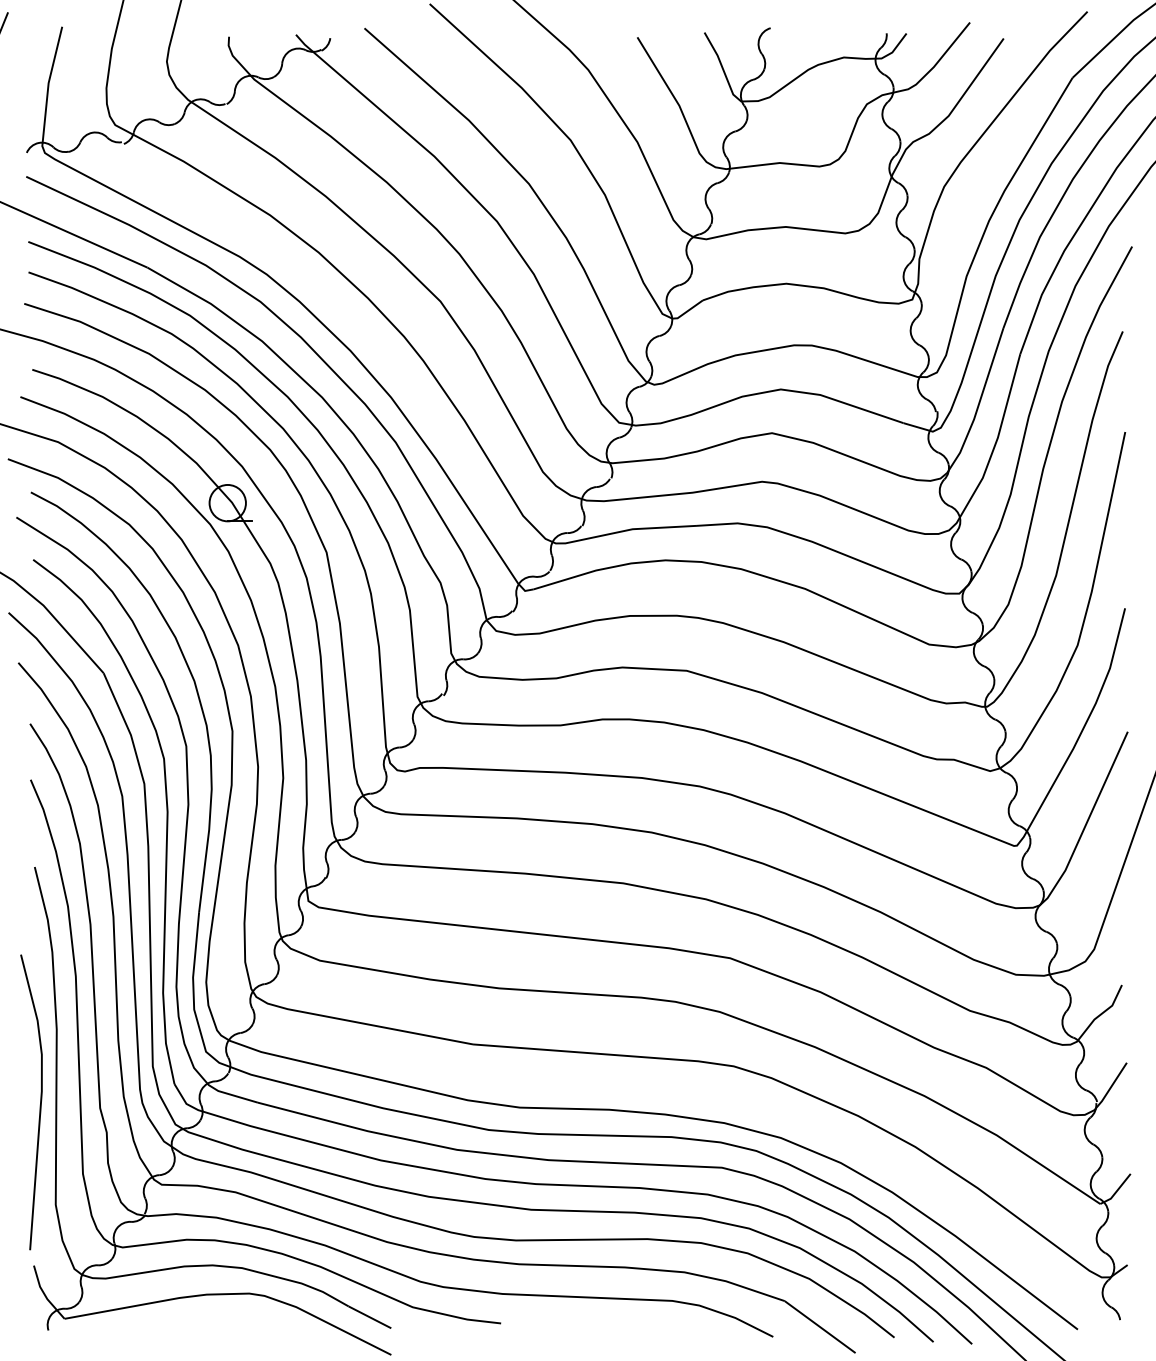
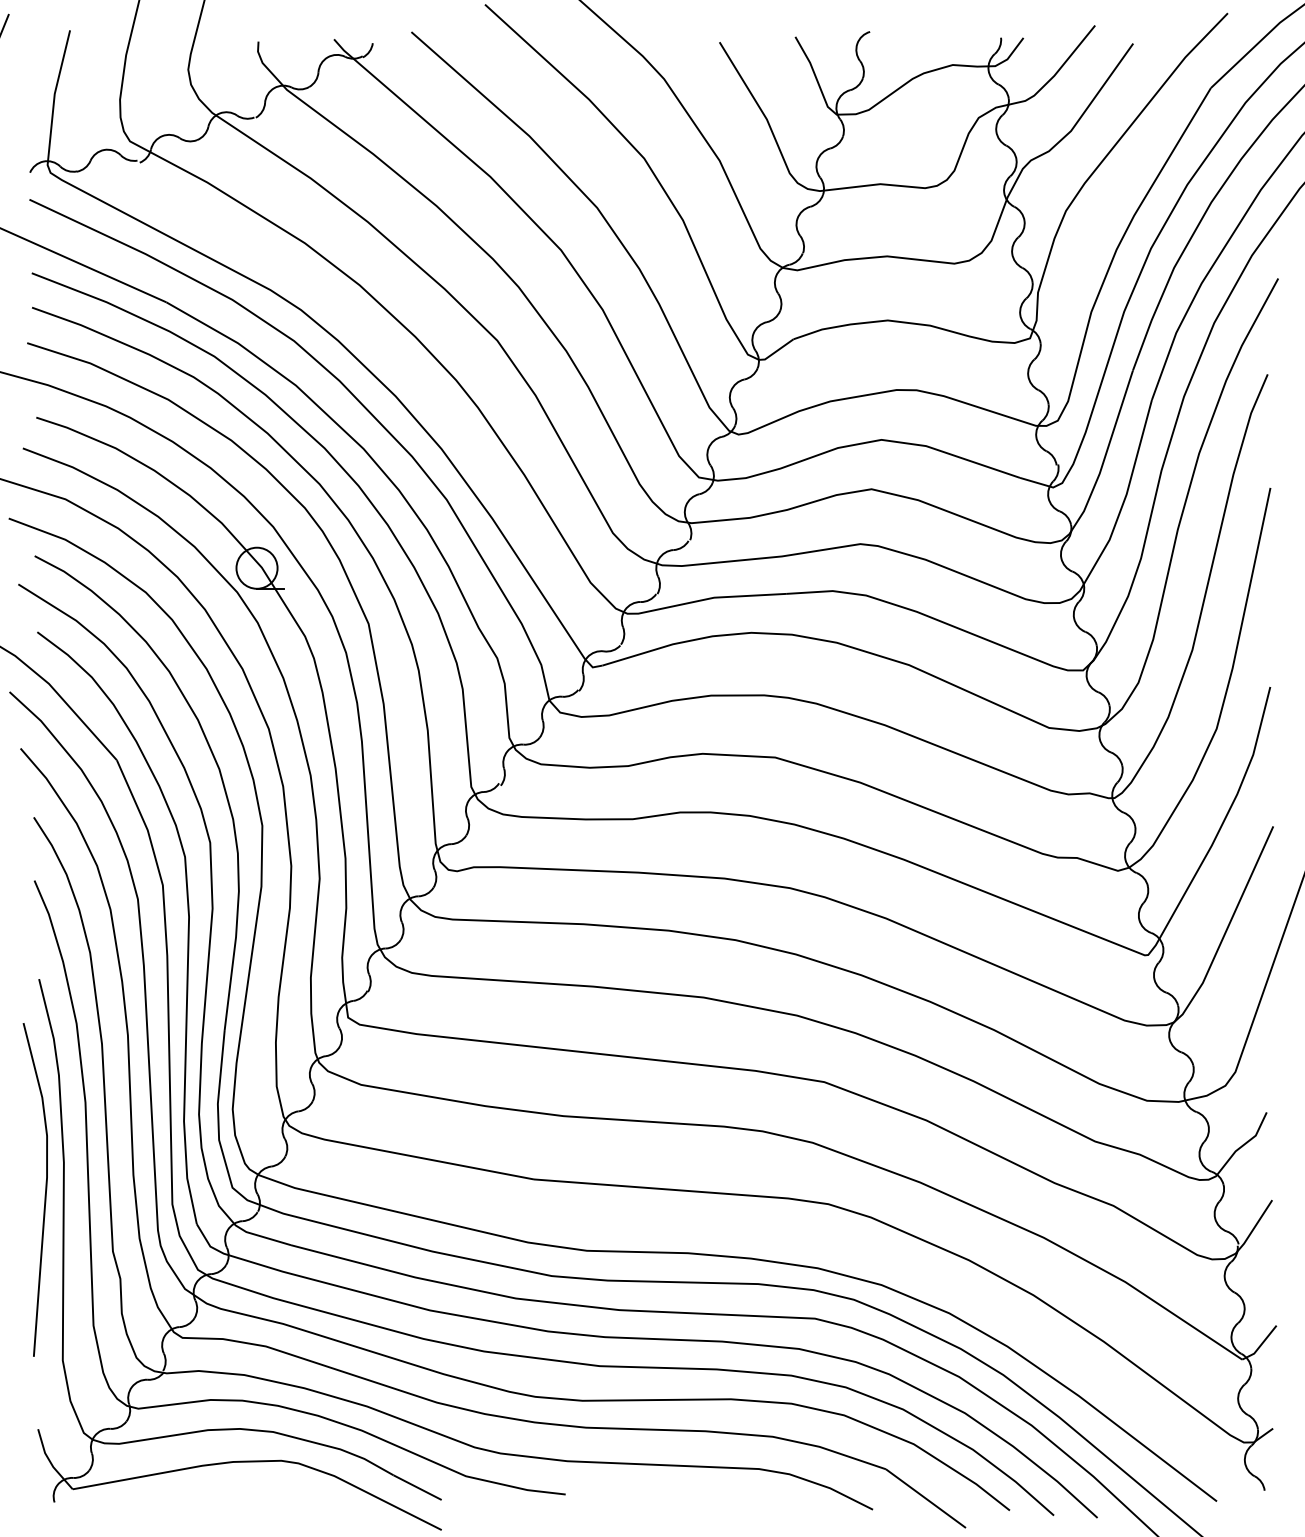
line: (40, 1102) -> (45, 1189), moved

